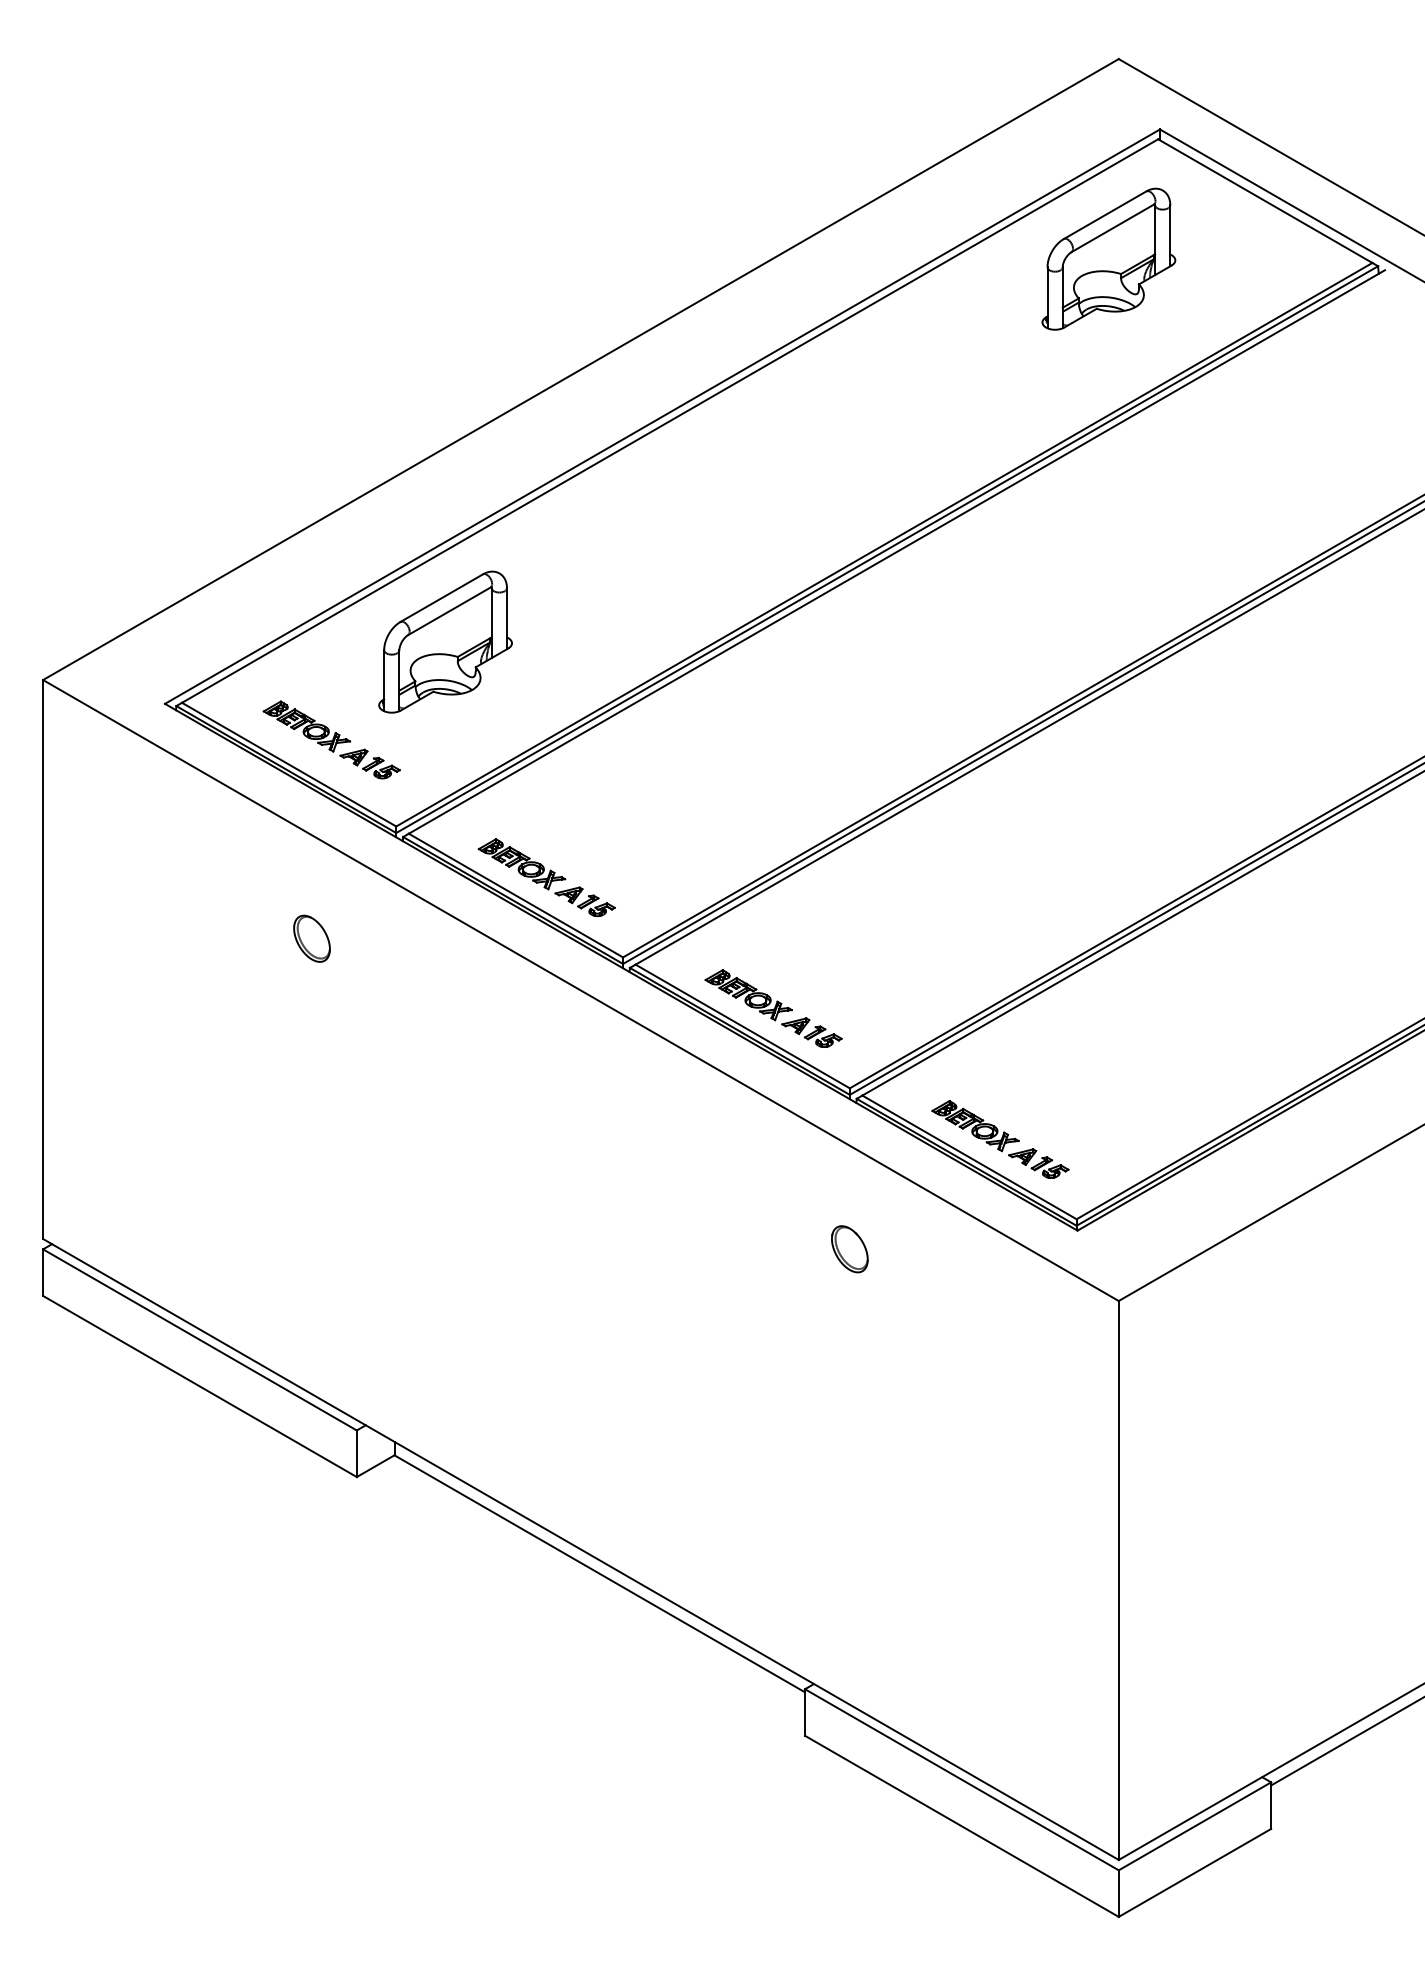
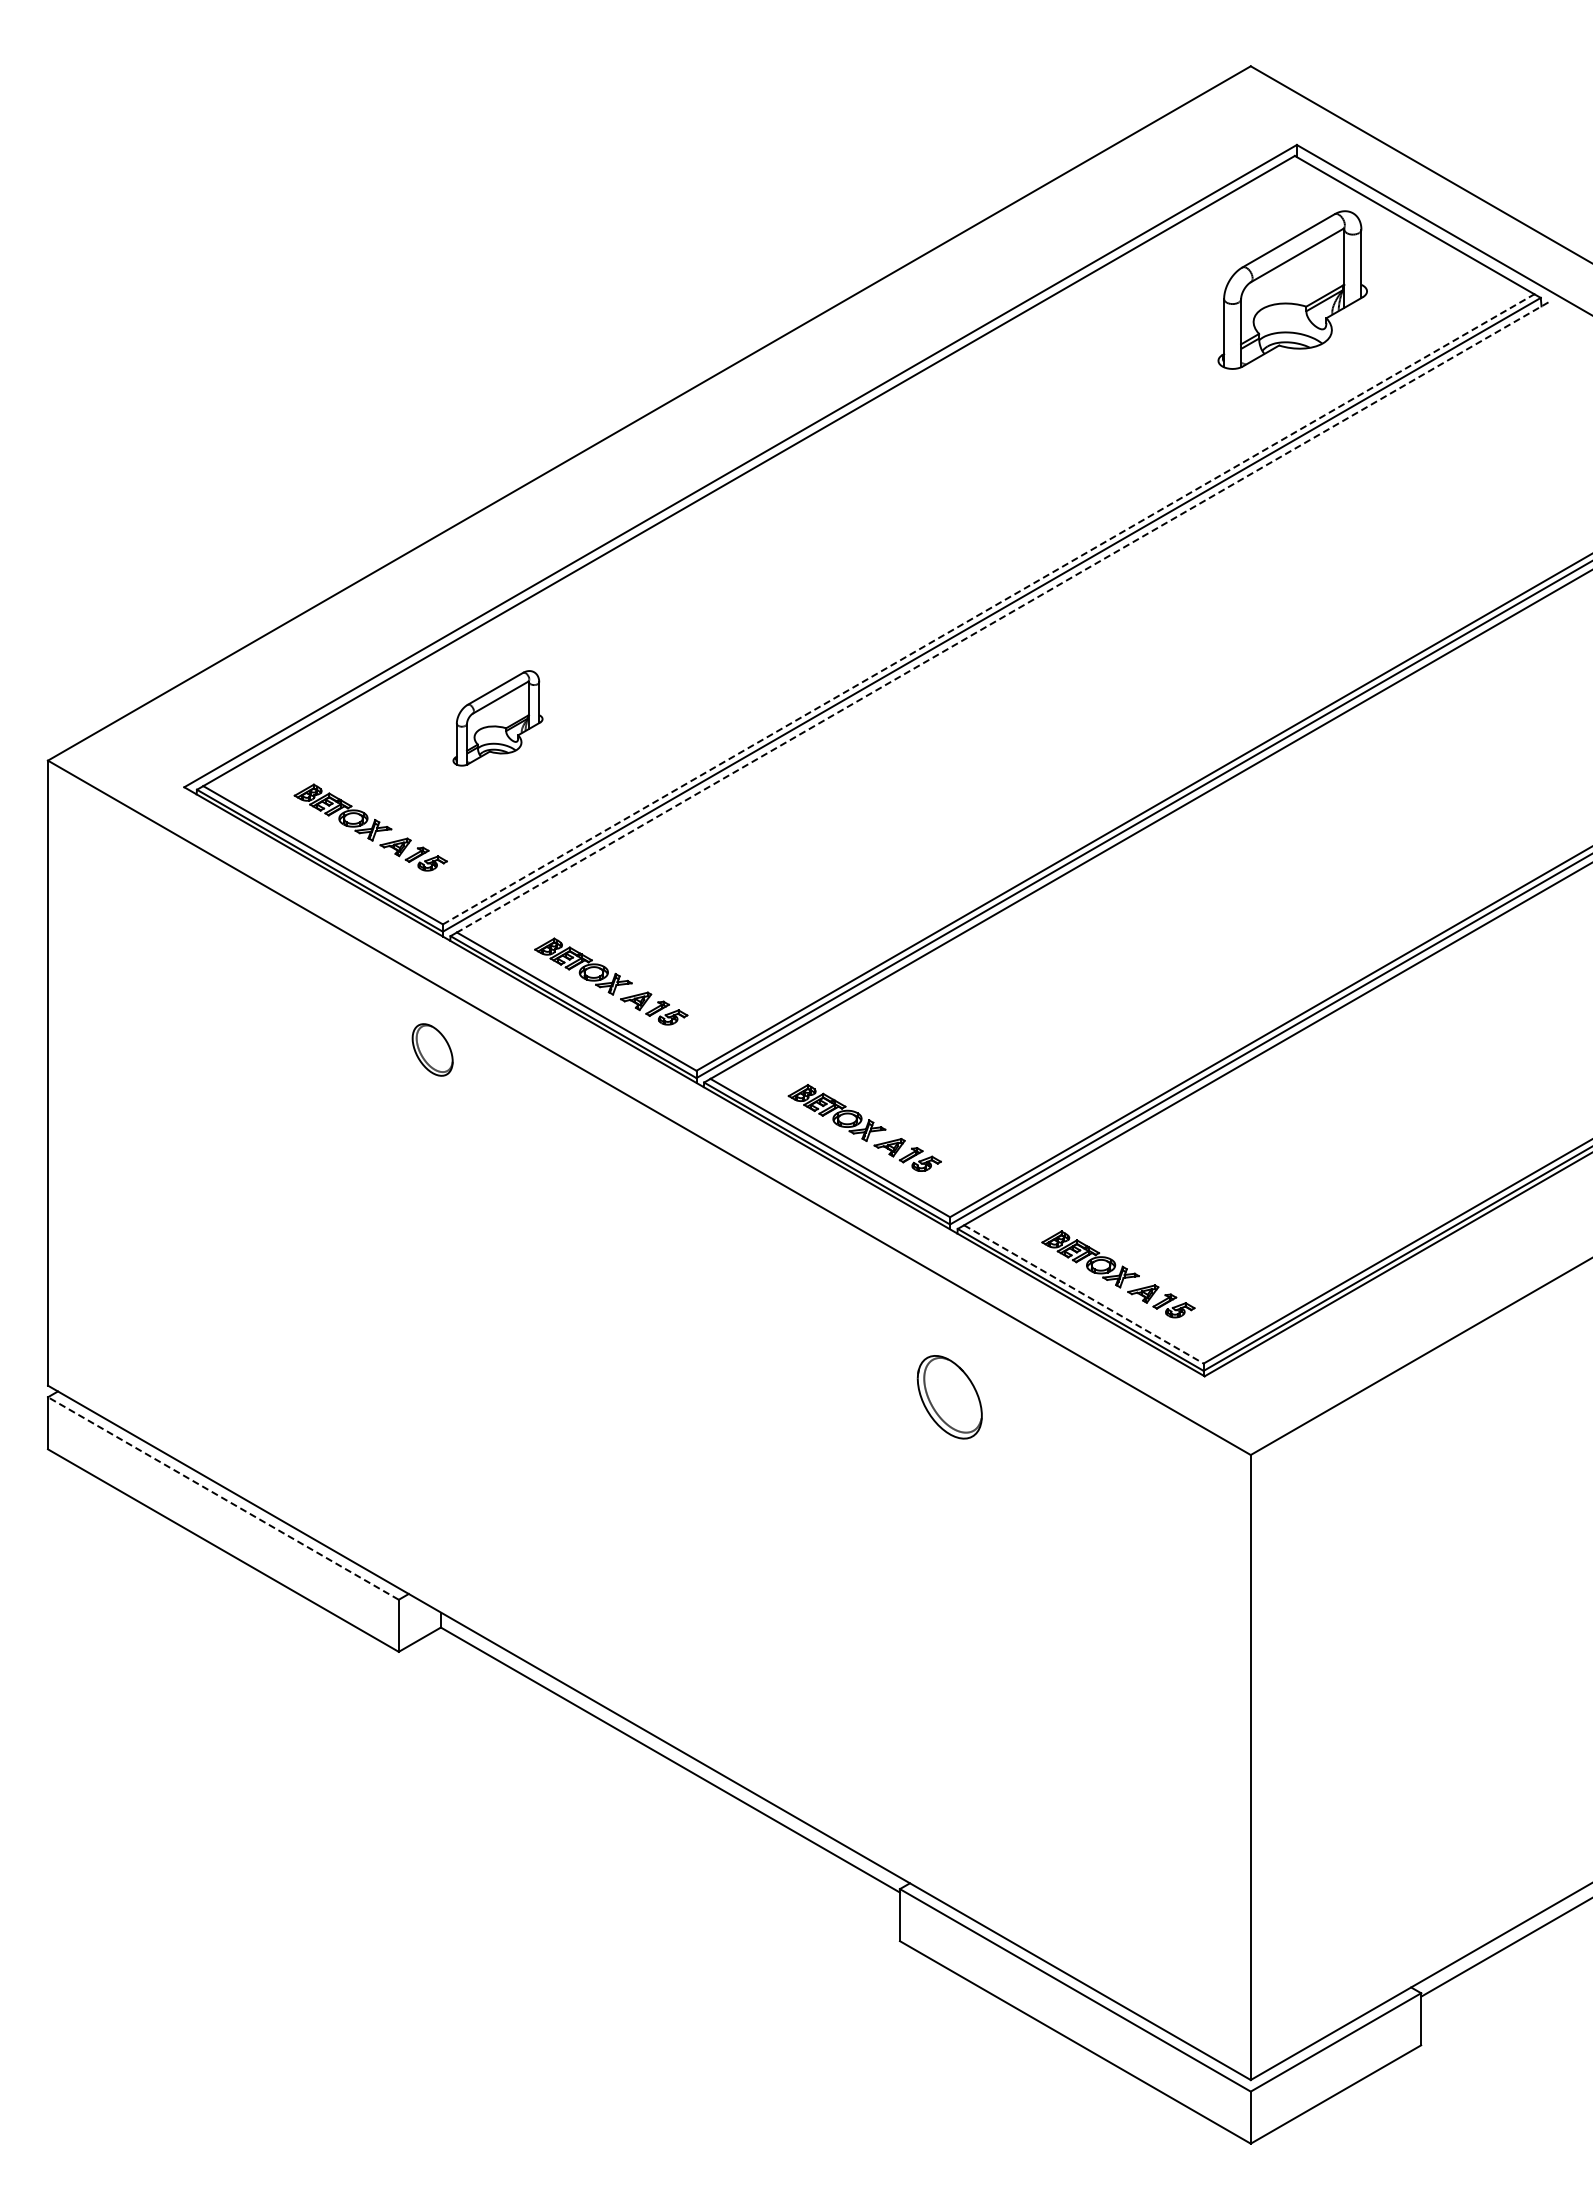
part: (1108, 258) -> (1292, 289), moved
line: (885, 544) -> (989, 609), solid -> dashed
line: (896, 552) -> (1002, 617), solid -> dashed
part: (445, 642) -> (497, 718), size x0.6
part: (311, 938) -> (432, 1049), moved
line: (970, 1157) -> (1084, 1294), solid -> dashed
part: (850, 1248) -> (950, 1396), size x1.6
line: (200, 1339) -> (223, 1498), solid -> dashed

